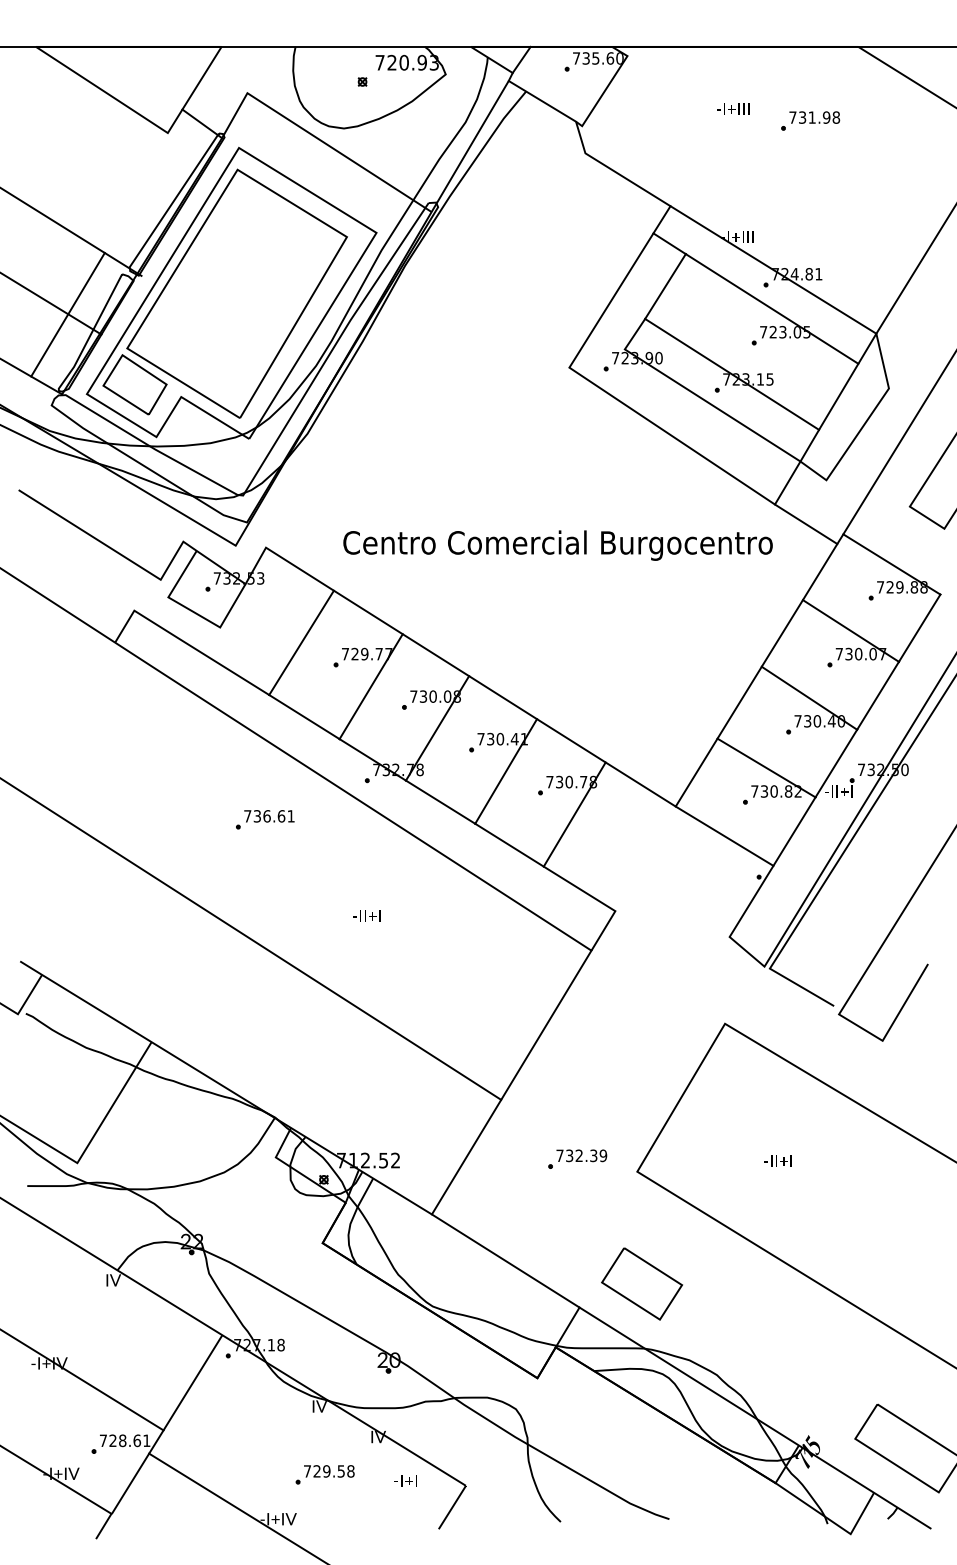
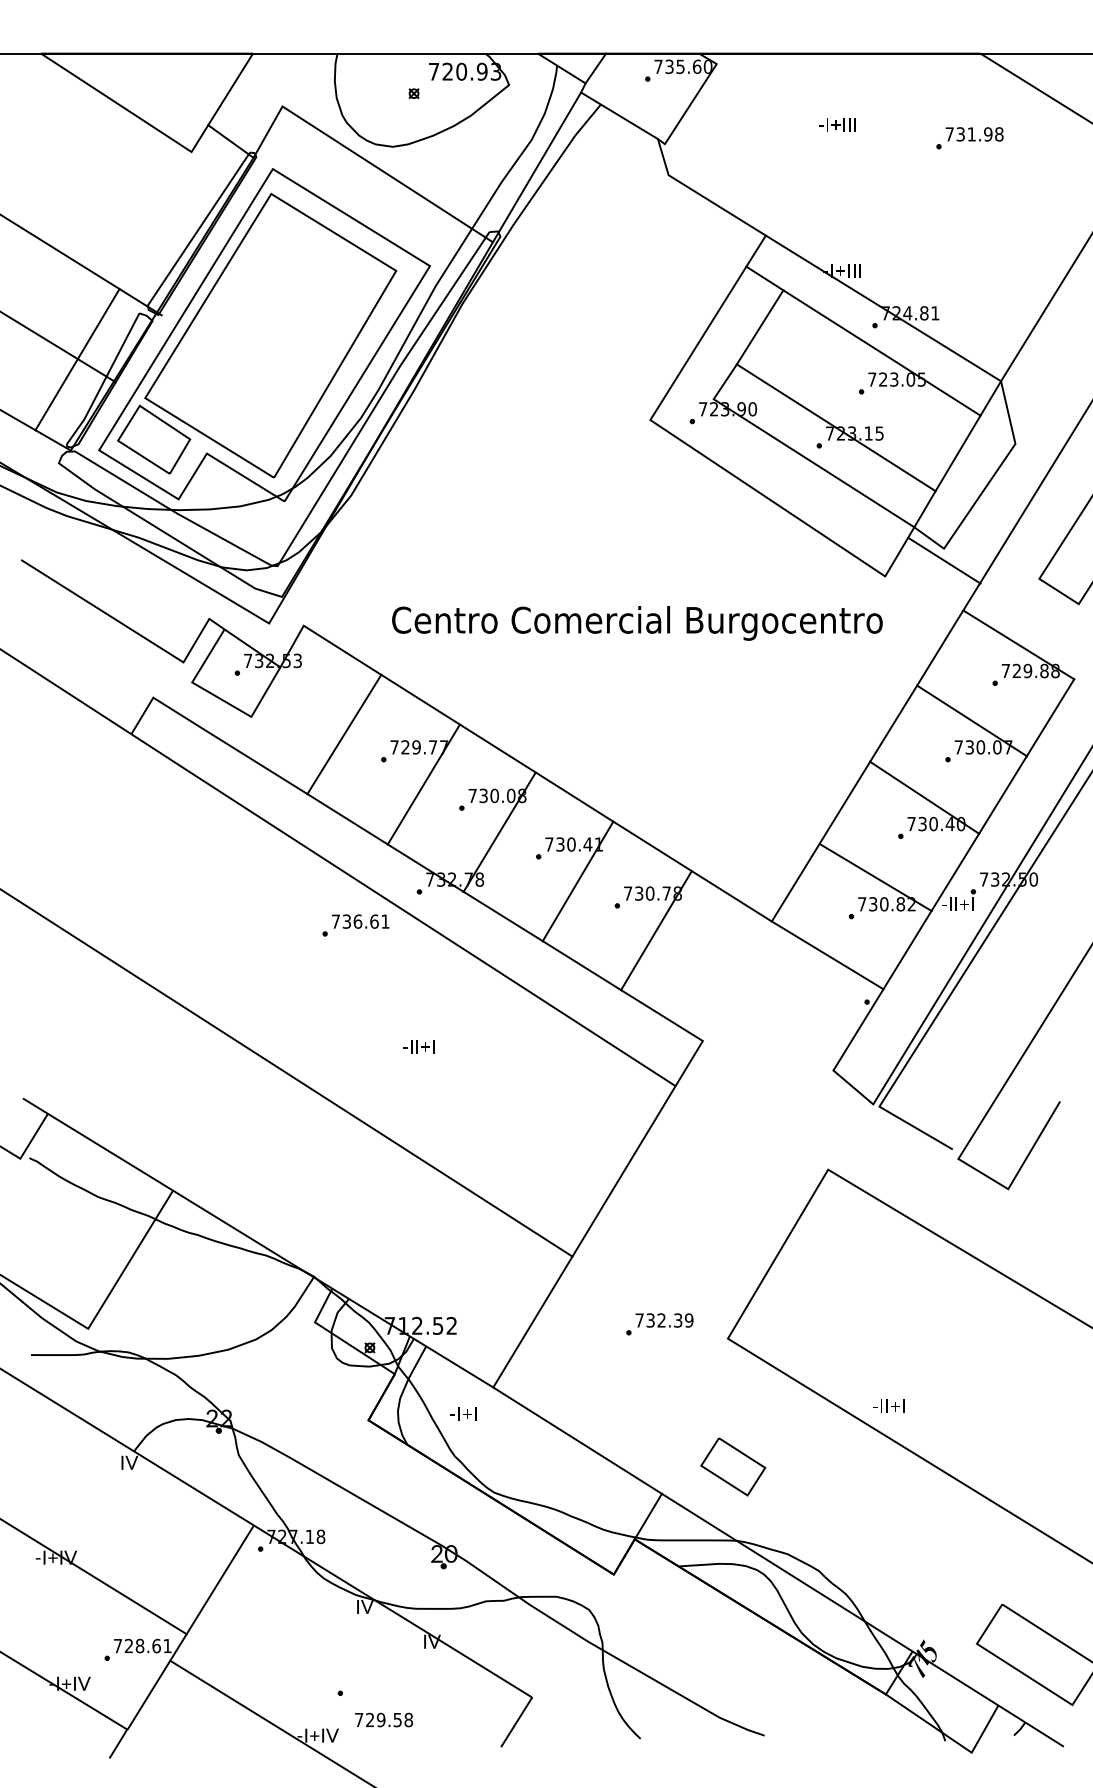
part: (810, 121) -> (969, 138), moved
line: (805, 523) -> (944, 560), moved
part: (264, 819) -> (355, 925), moved
text: (777, 1160) -> (888, 1405), moved
part: (641, 1283) -> (732, 1466), size x0.7
text: (328, 1470) -> (383, 1719), moved
text: (405, 1480) -> (463, 1413), moved

